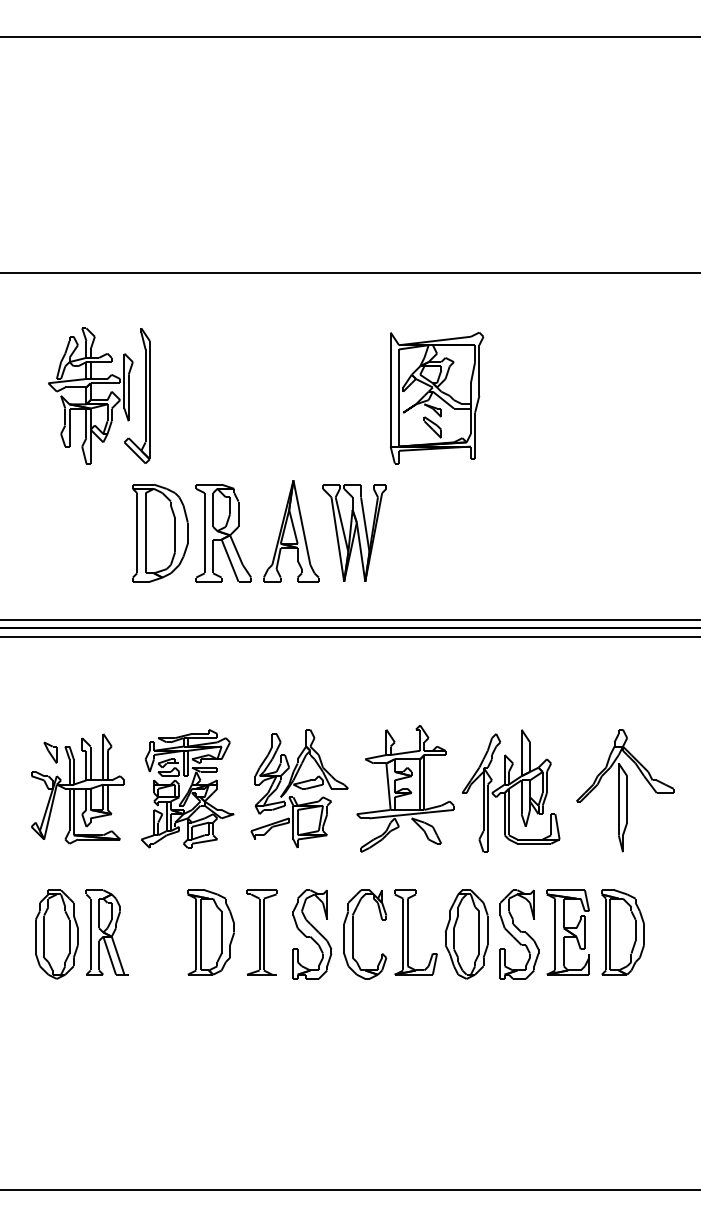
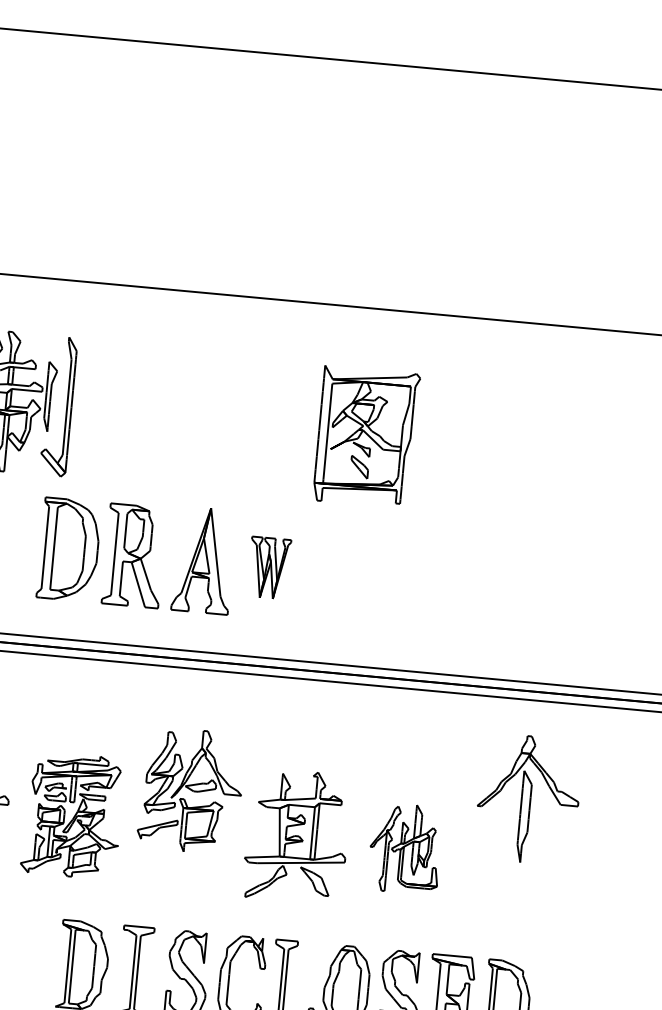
part: (354, 532) -> (269, 567), size x0.6
part: (299, 788) -> (191, 790), moved
part: (510, 790) -> (404, 847), size x0.7
part: (625, 790) -> (528, 799), moved

